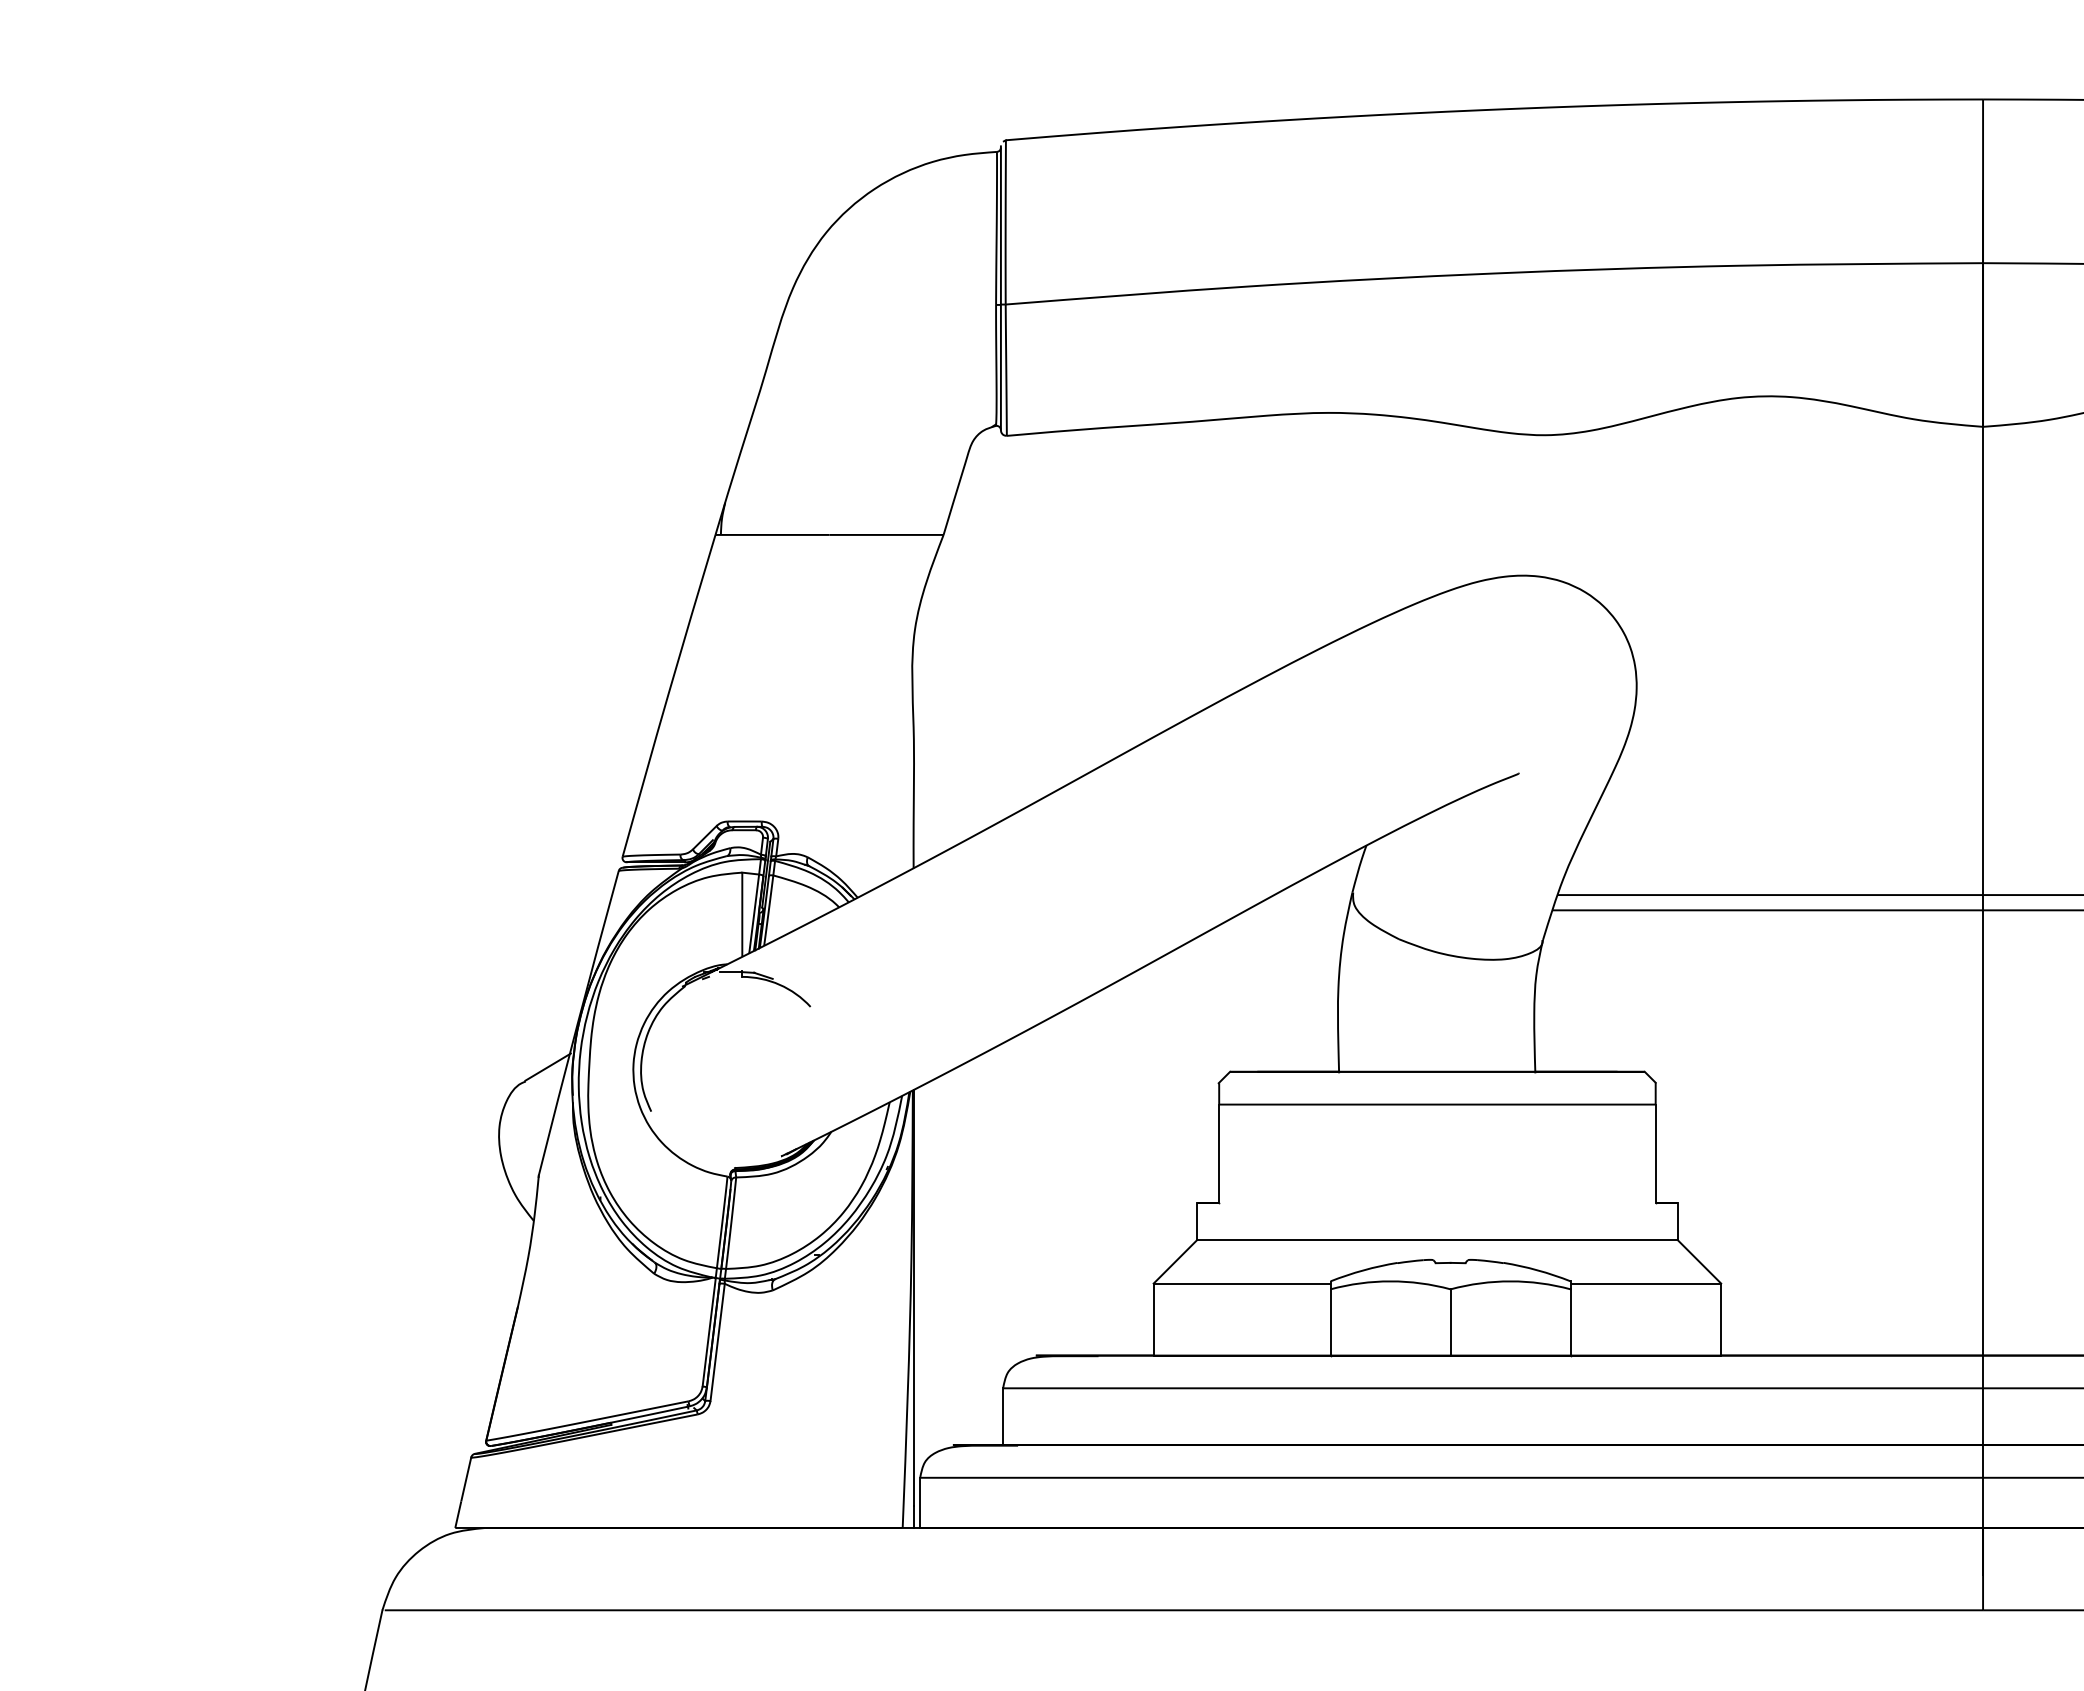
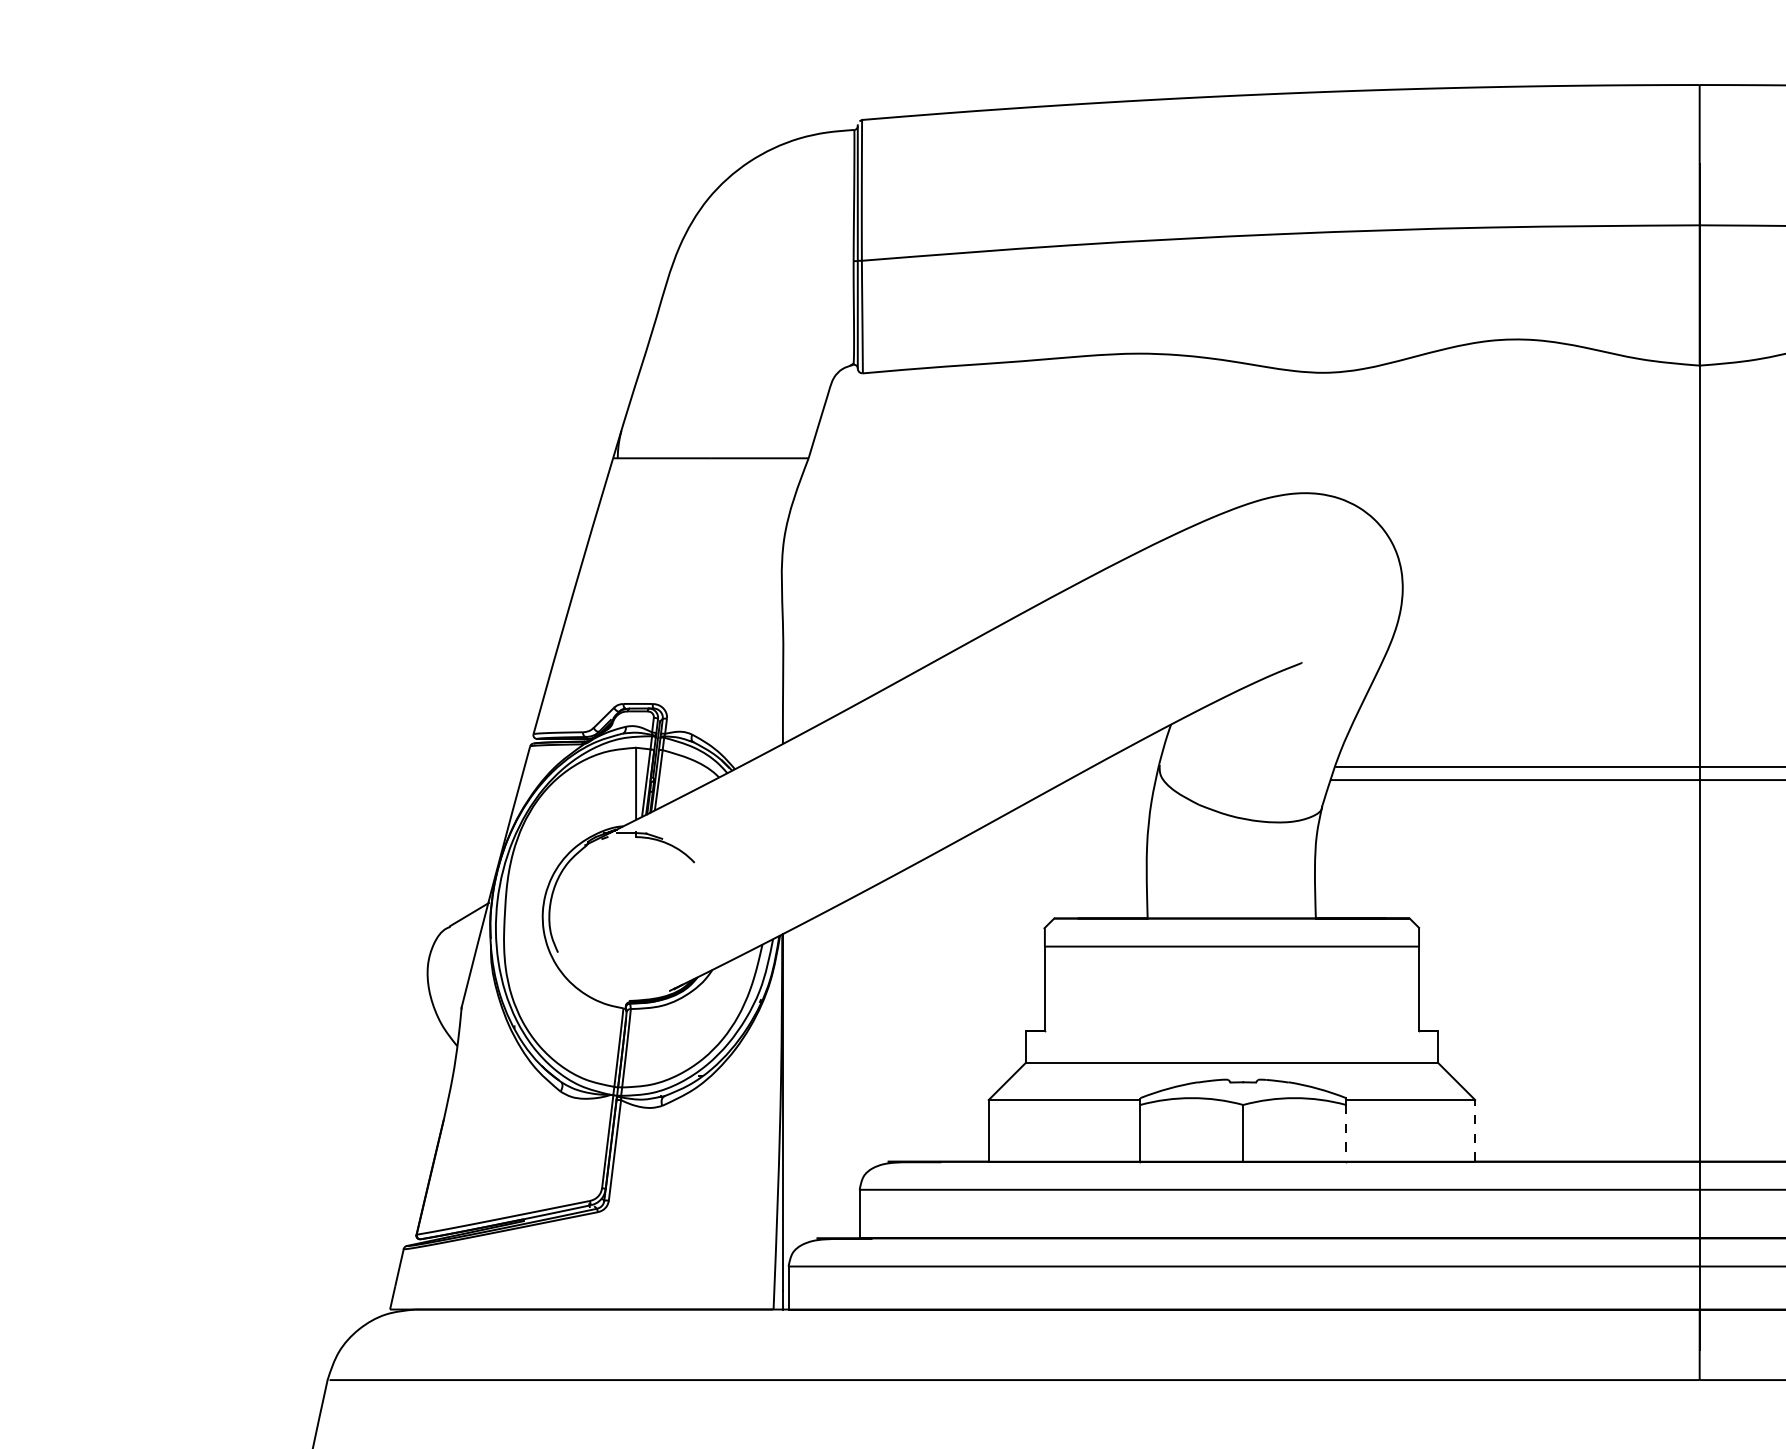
line: (1721, 1319) -> (1475, 1130), solid -> dashed
line: (1570, 1322) -> (1346, 1133), solid -> dashed

